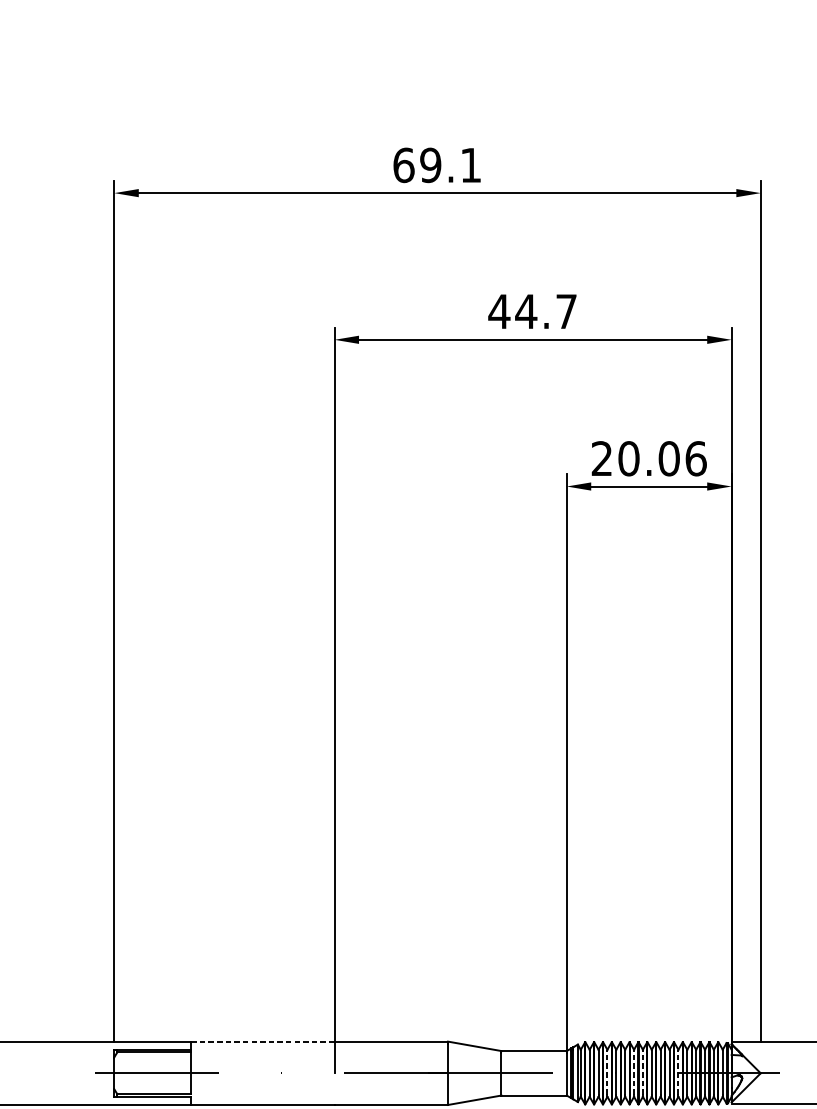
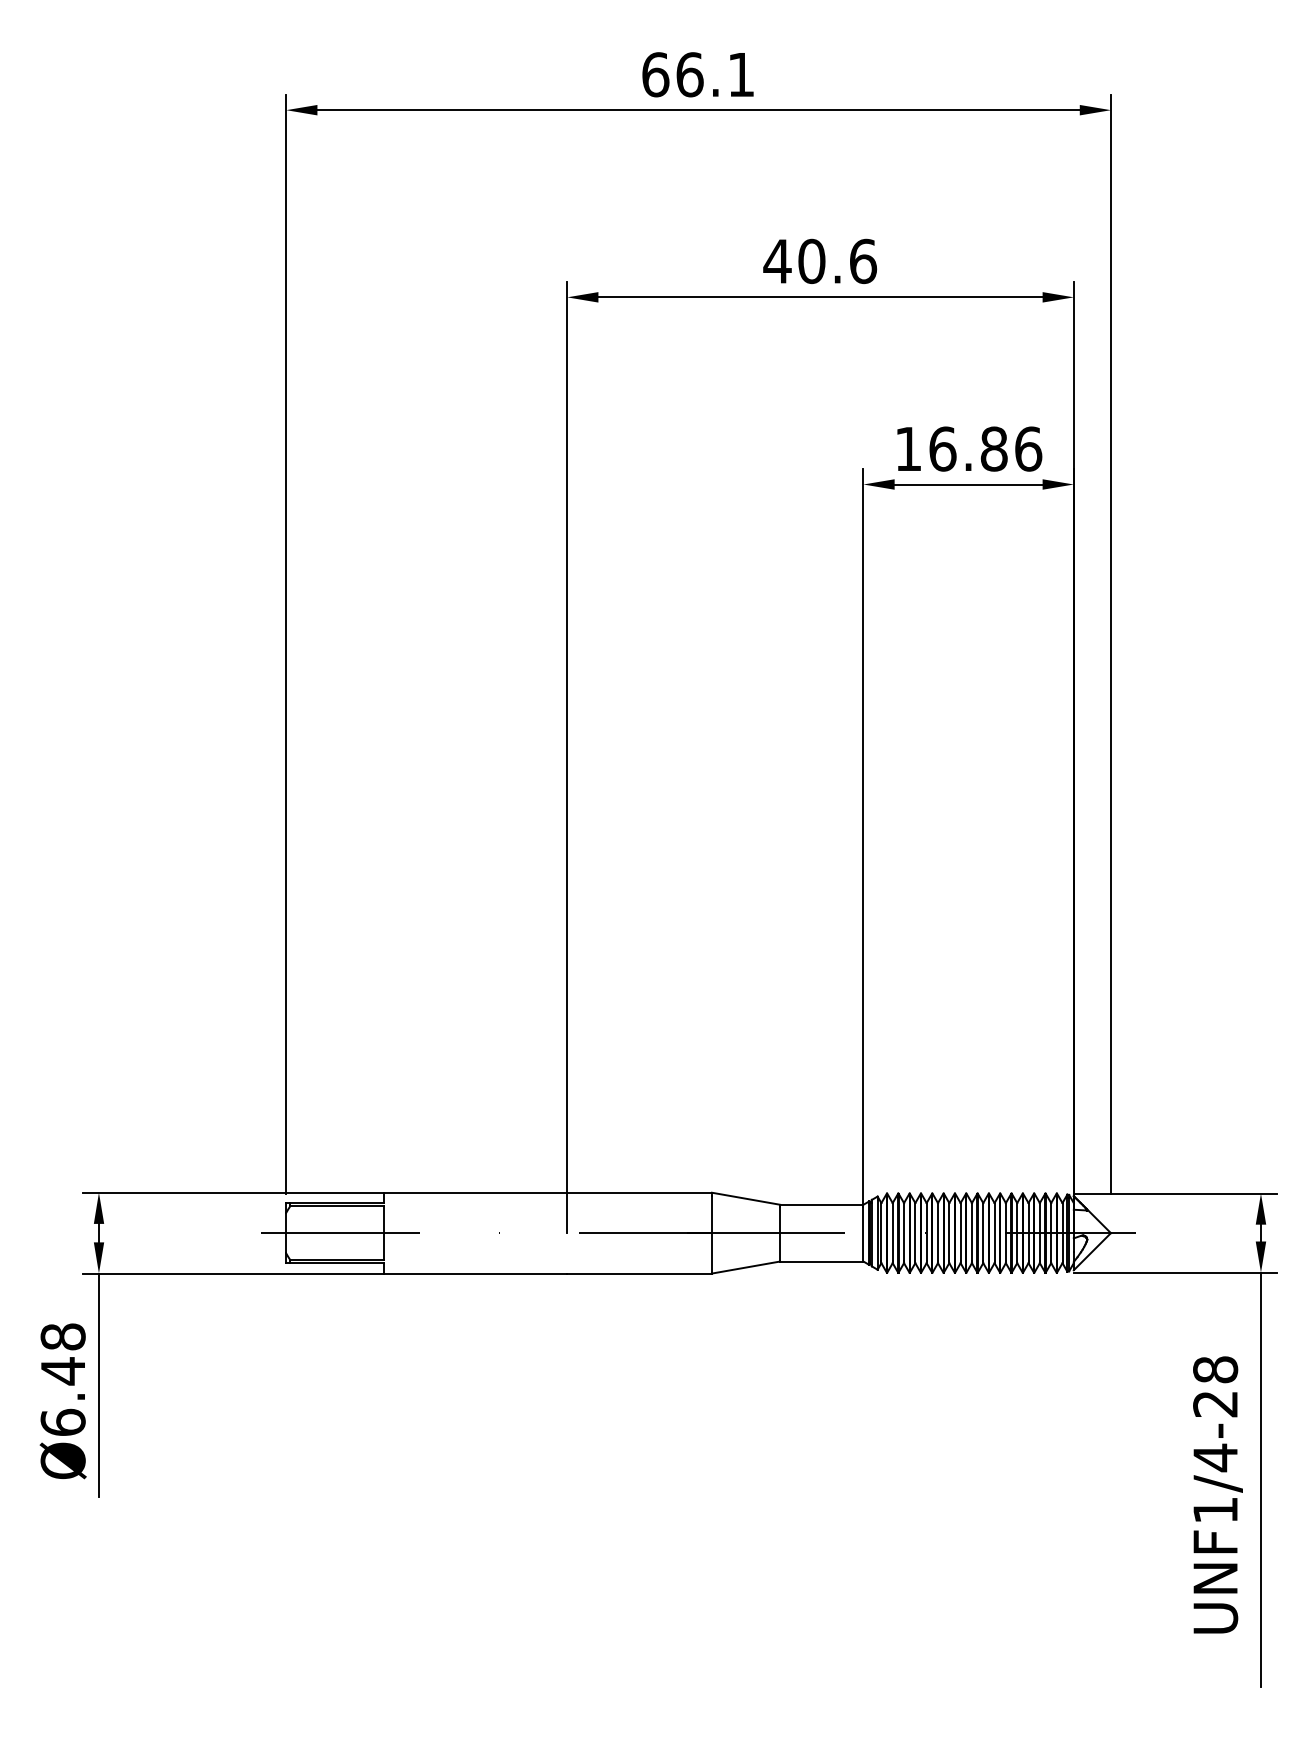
text: (430, 165) -> (689, 74), 69.1 -> 66.1
text: (546, 311) -> (837, 261), 44.7 -> 40.6
text: (635, 458) -> (951, 448), 20.06 -> 16.86
line: (262, 1041) -> (475, 1192), dashed -> solid
line: (607, 1072) -> (915, 1231), dashed -> solid
line: (634, 1072) -> (949, 1231), dashed -> solid
line: (642, 1072) -> (960, 1231), dashed -> solid
line: (678, 1072) -> (1005, 1231), dashed -> solid

